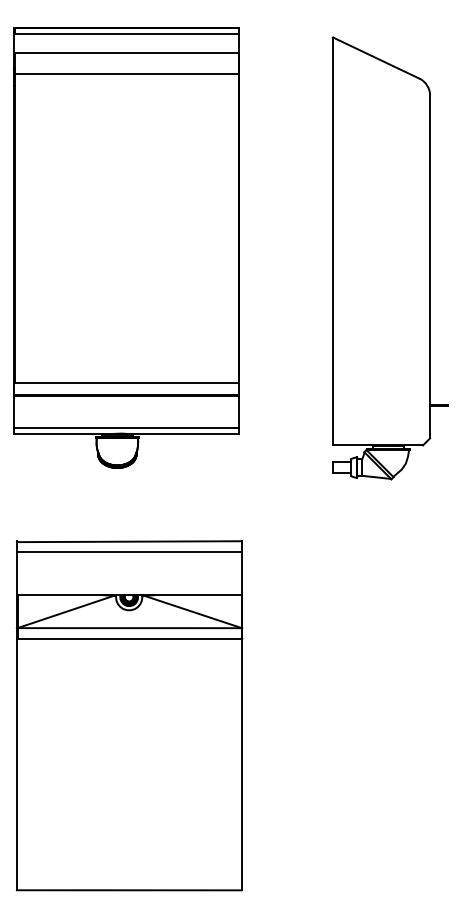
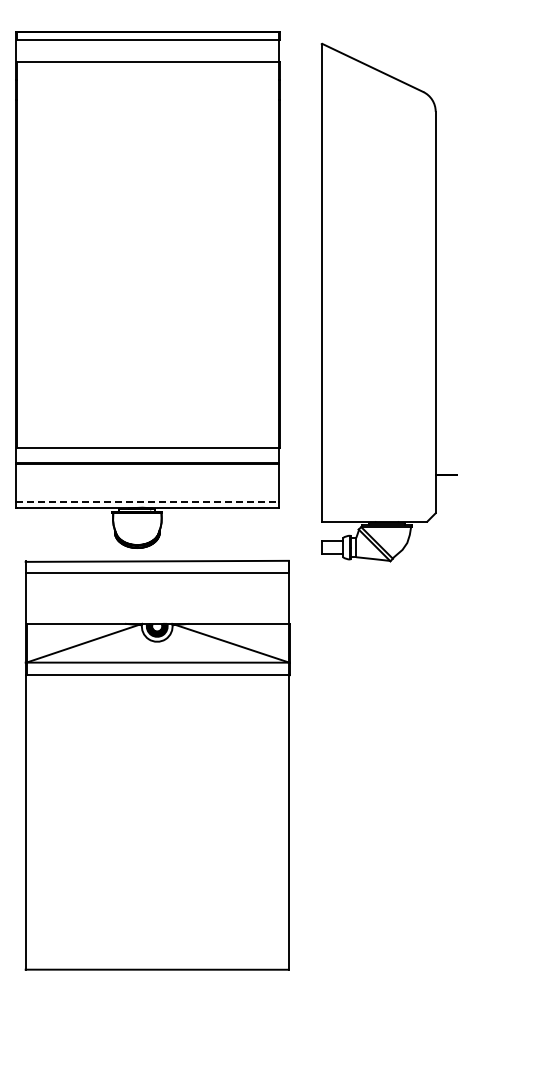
line: (126, 73) -> (148, 86), removed
part: (389, 258) -> (388, 302), moved
line: (125, 428) -> (147, 501), solid -> dashed
part: (129, 715) -> (157, 764), moved

